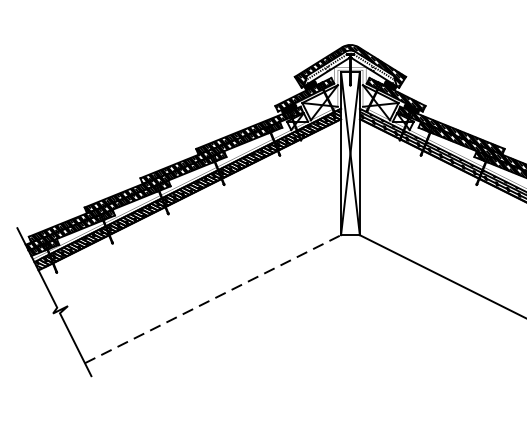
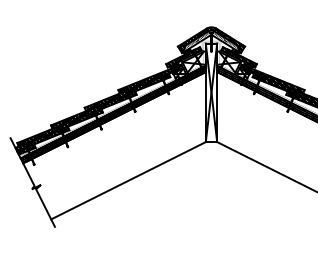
line: (212, 298) -> (128, 180), dashed -> solid

